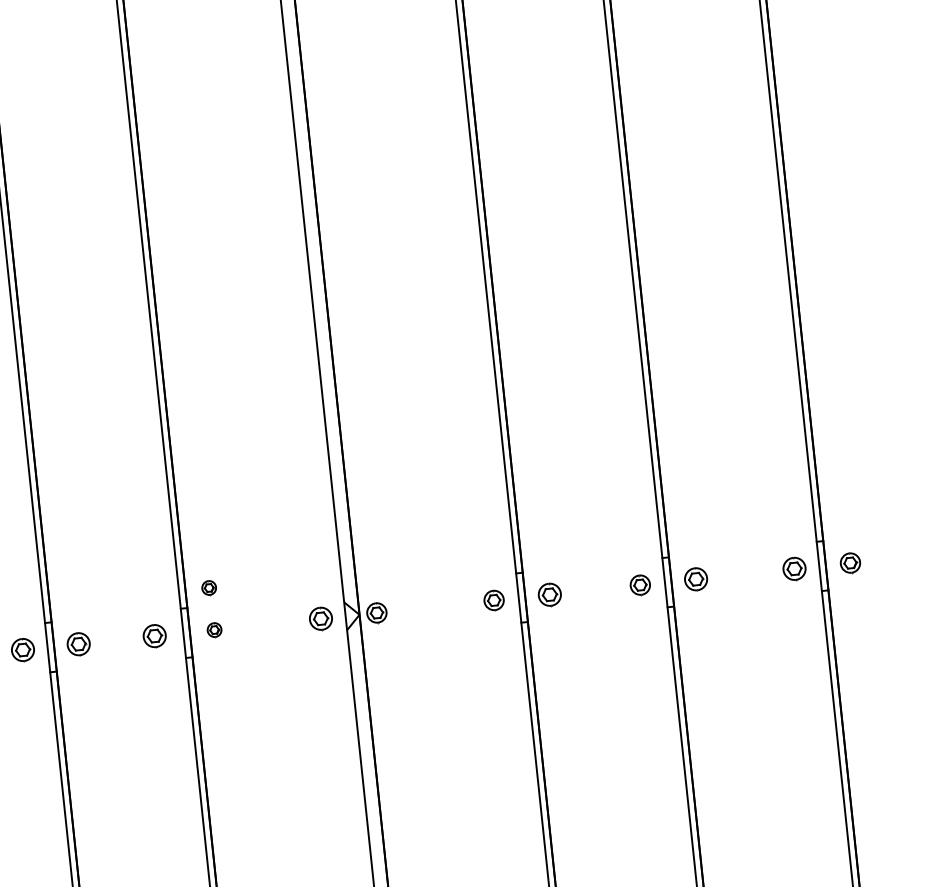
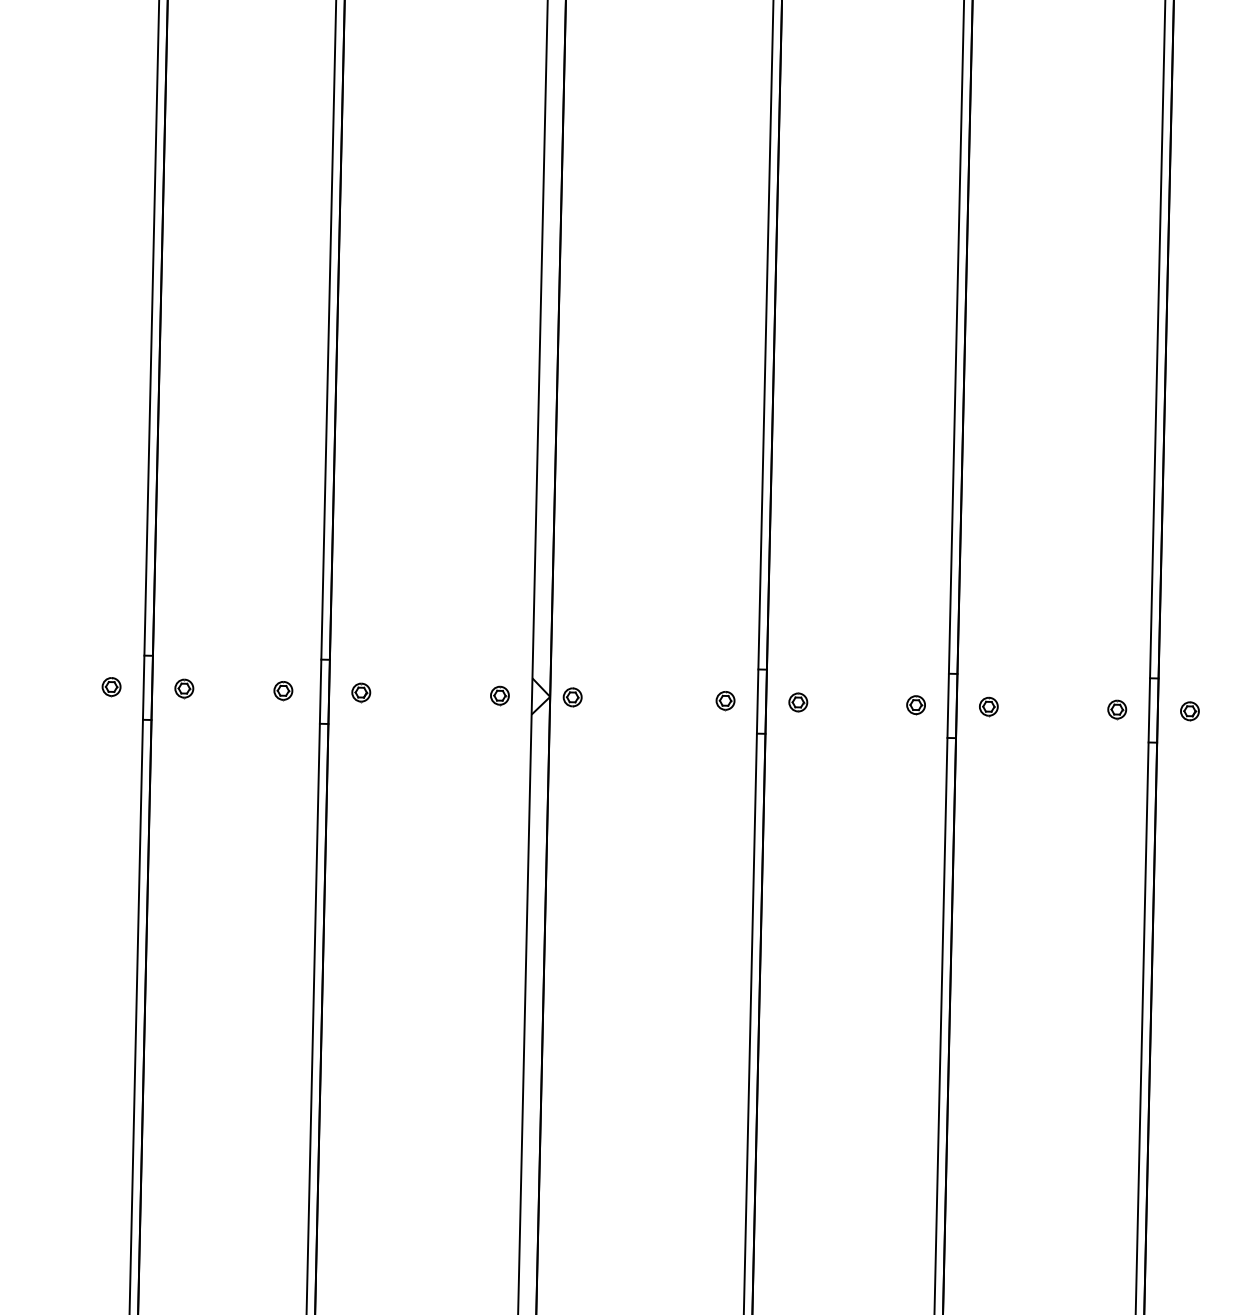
part: (850, 563) -> (1189, 711), size x0.71
part: (794, 568) -> (1117, 709), size x0.62
part: (695, 579) -> (988, 706), size x0.62
part: (639, 585) -> (915, 705), size x0.71
part: (209, 587) -> (361, 637), removed
part: (550, 594) -> (798, 702), size x0.62
part: (494, 601) -> (725, 701), size x0.71
part: (376, 613) -> (572, 697), size x0.71
part: (320, 618) -> (499, 695), size x0.62
part: (154, 636) -> (283, 691), size x0.62
part: (78, 644) -> (184, 688), size x0.62
part: (22, 650) -> (111, 687), size x0.62

